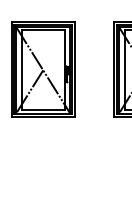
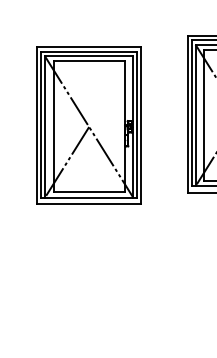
part: (43, 69) -> (89, 125), moved

